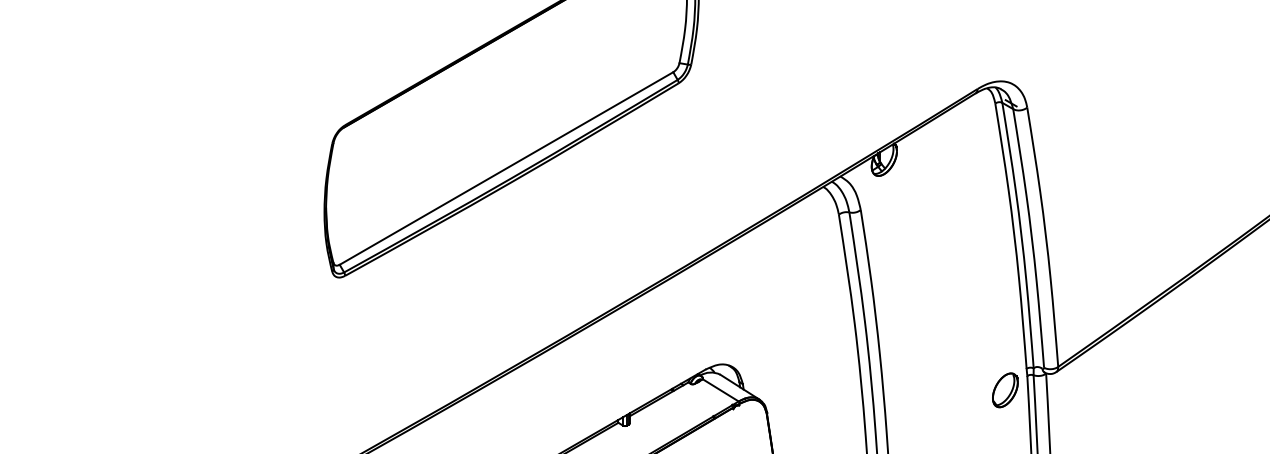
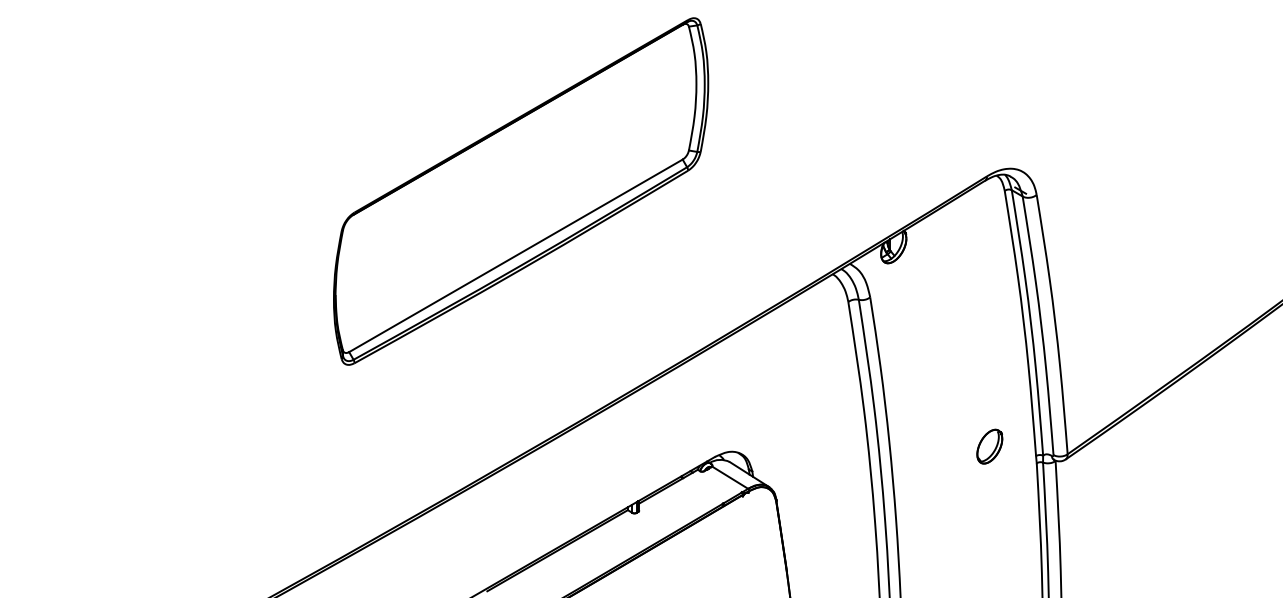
part: (1005, 390) -> (989, 446), moved

